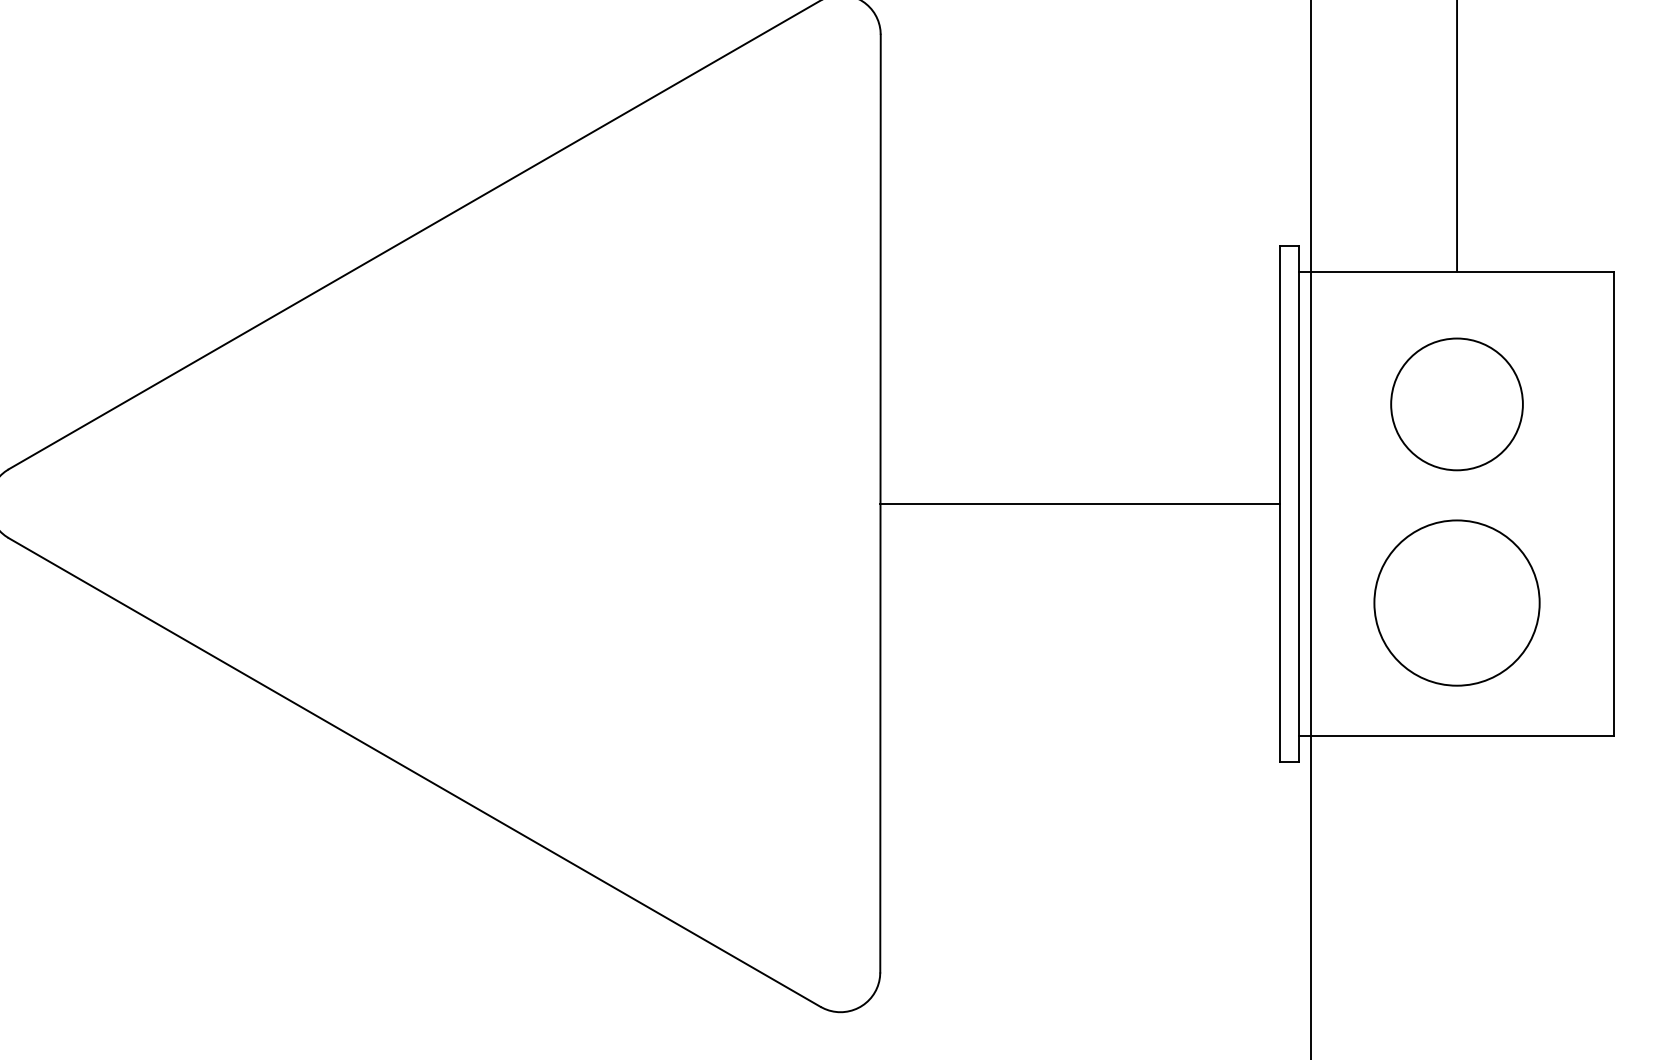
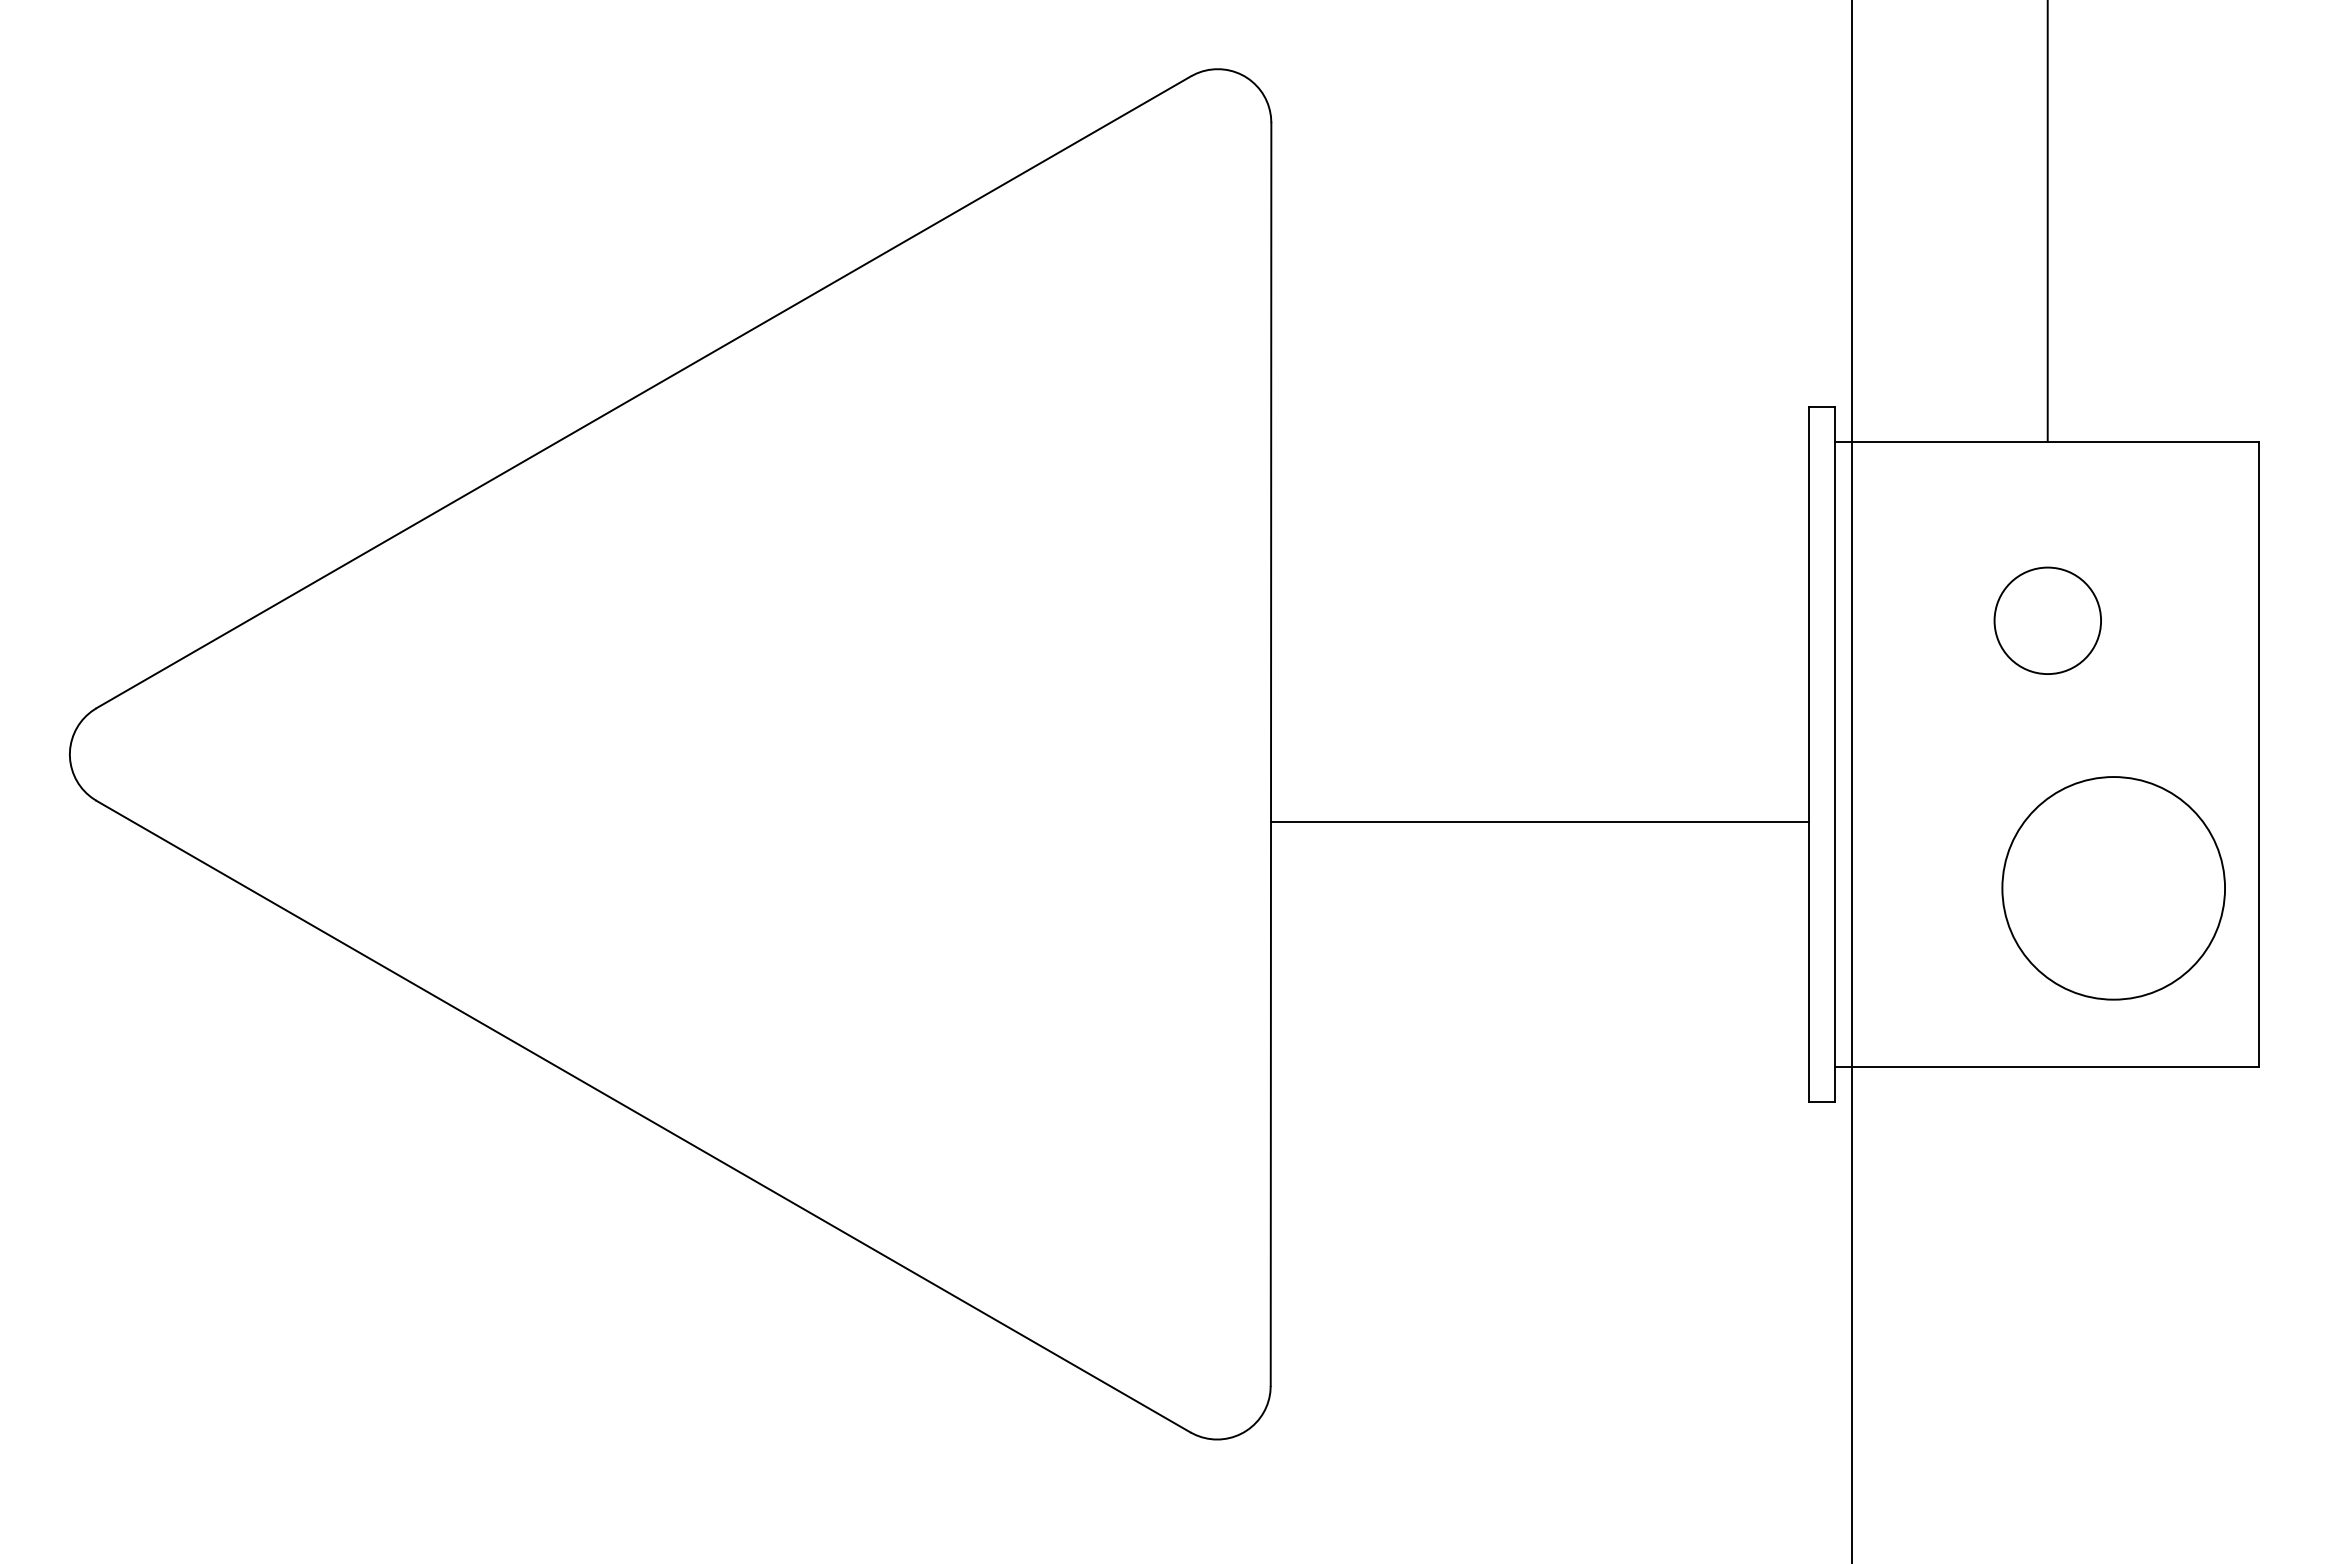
circle: (1456, 404) -> (2047, 620), size x0.6
line: (1079, 503) -> (1539, 821), moved
circle: (1456, 603) -> (2113, 888), moved

